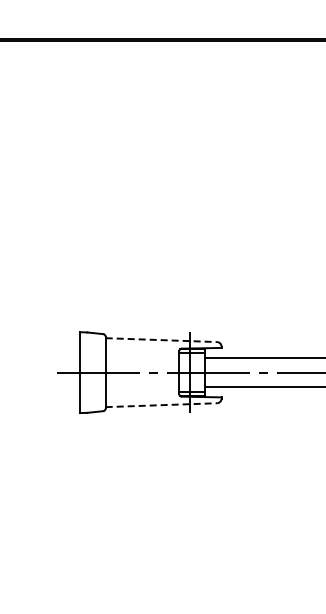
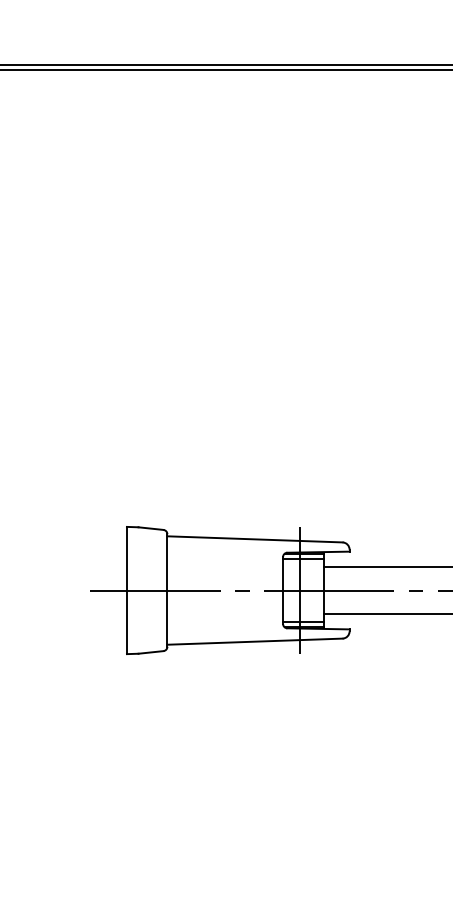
line: (161, 340) -> (255, 539), dashed -> solid
line: (161, 405) -> (255, 642), dashed -> solid

